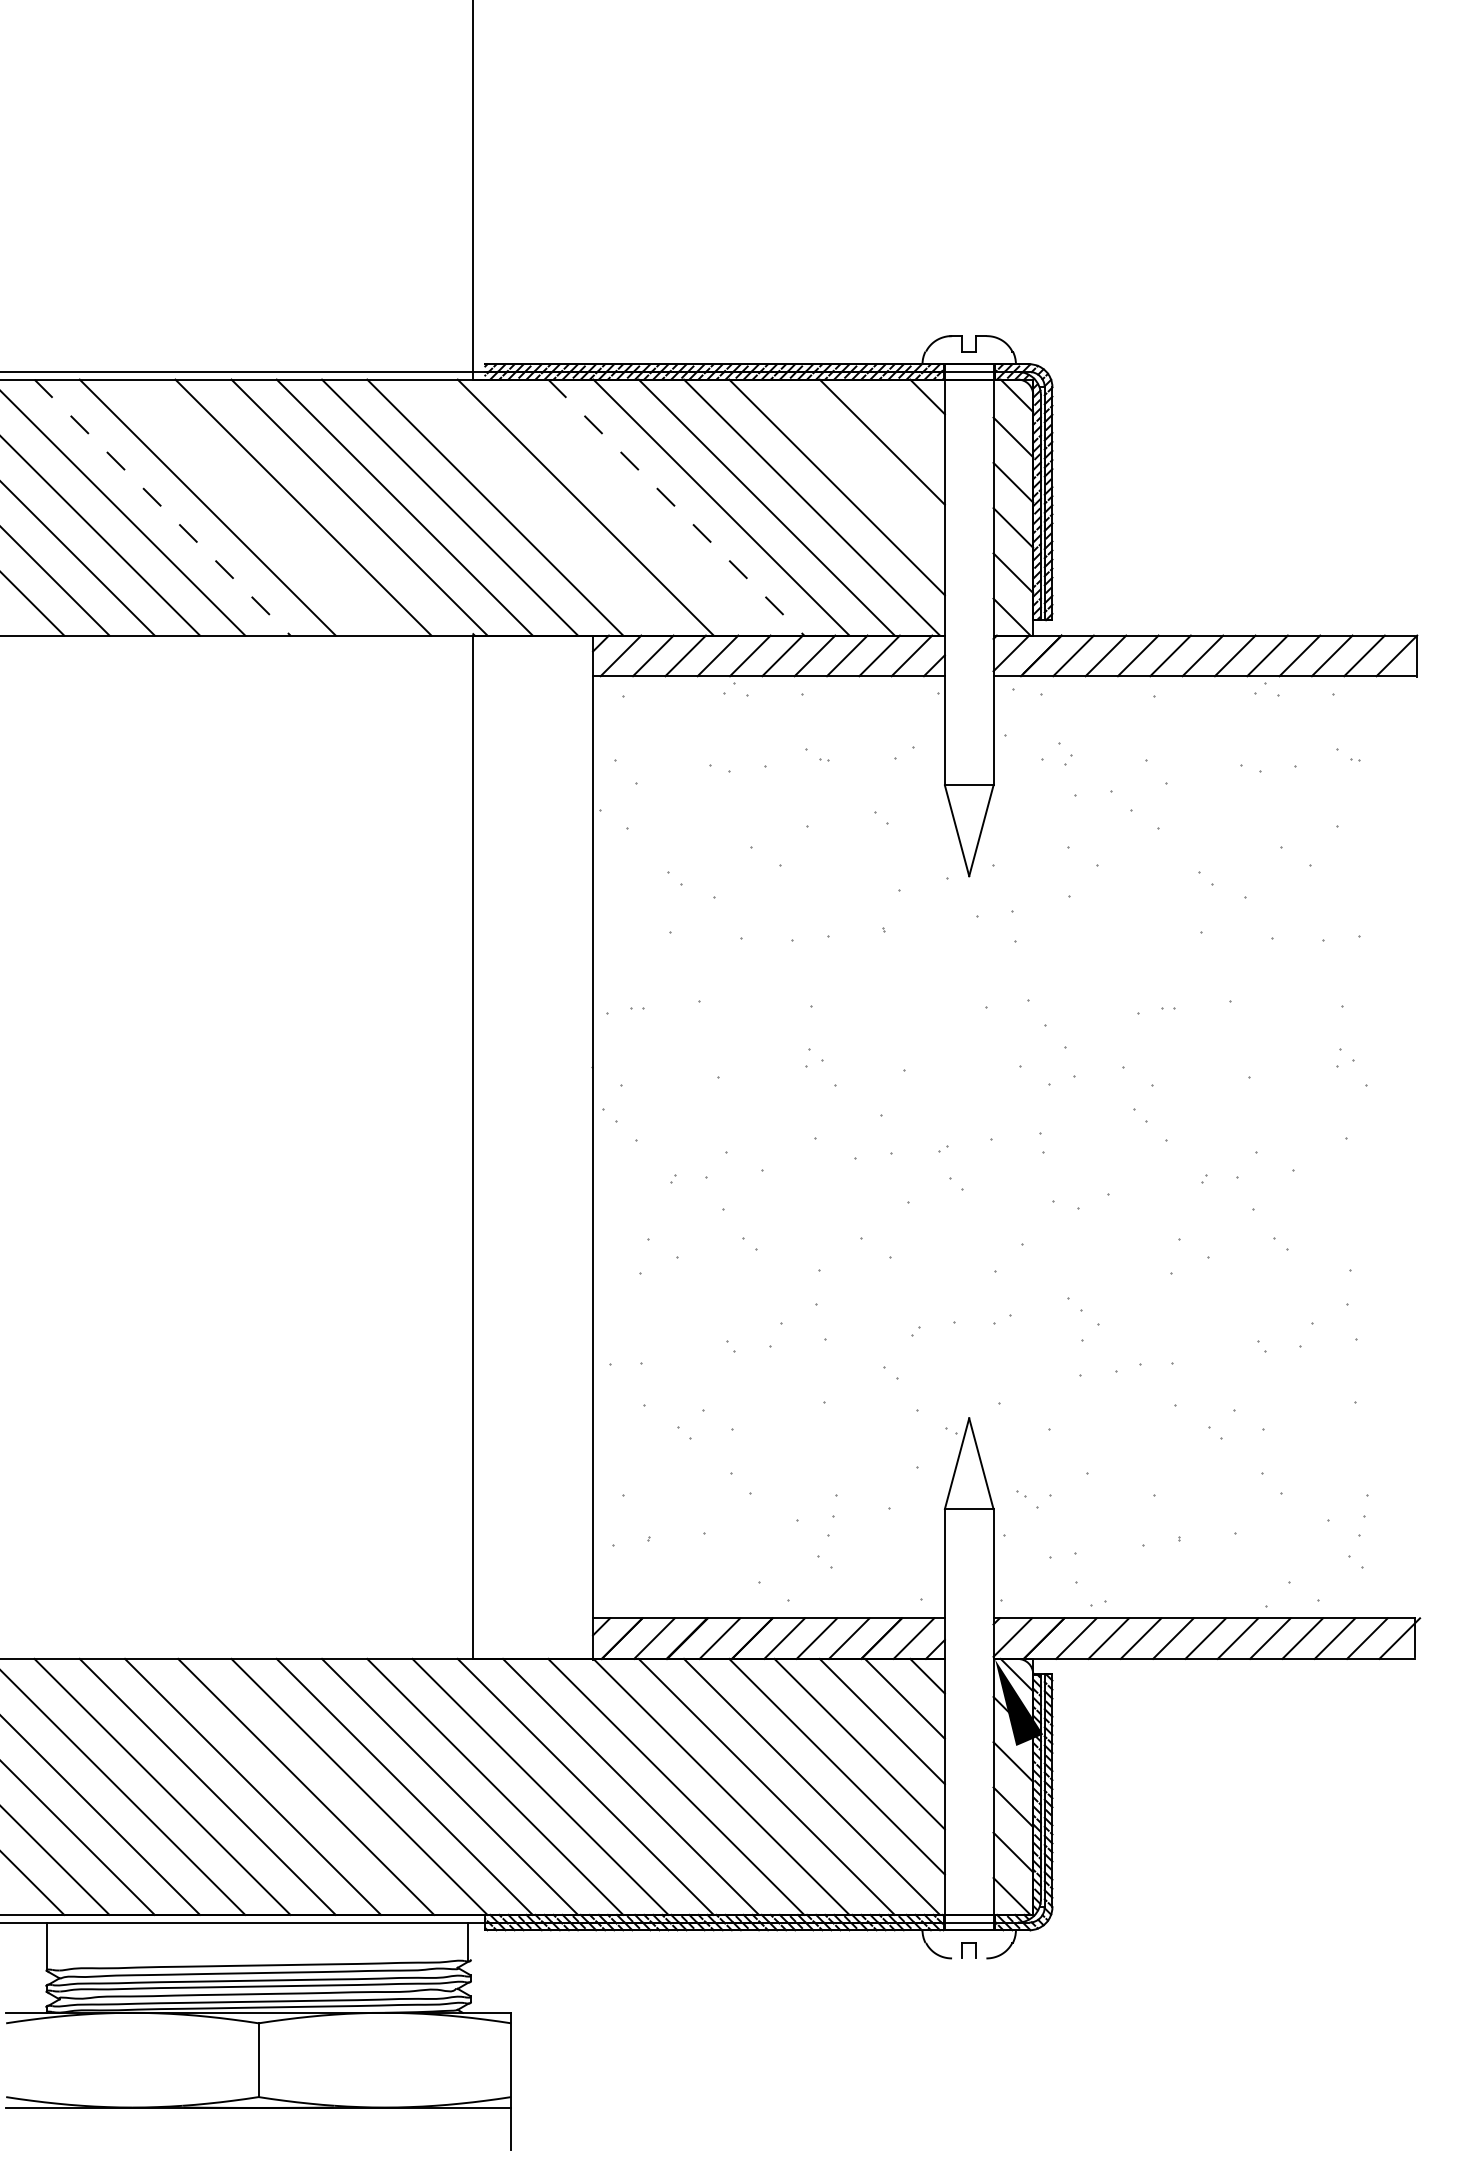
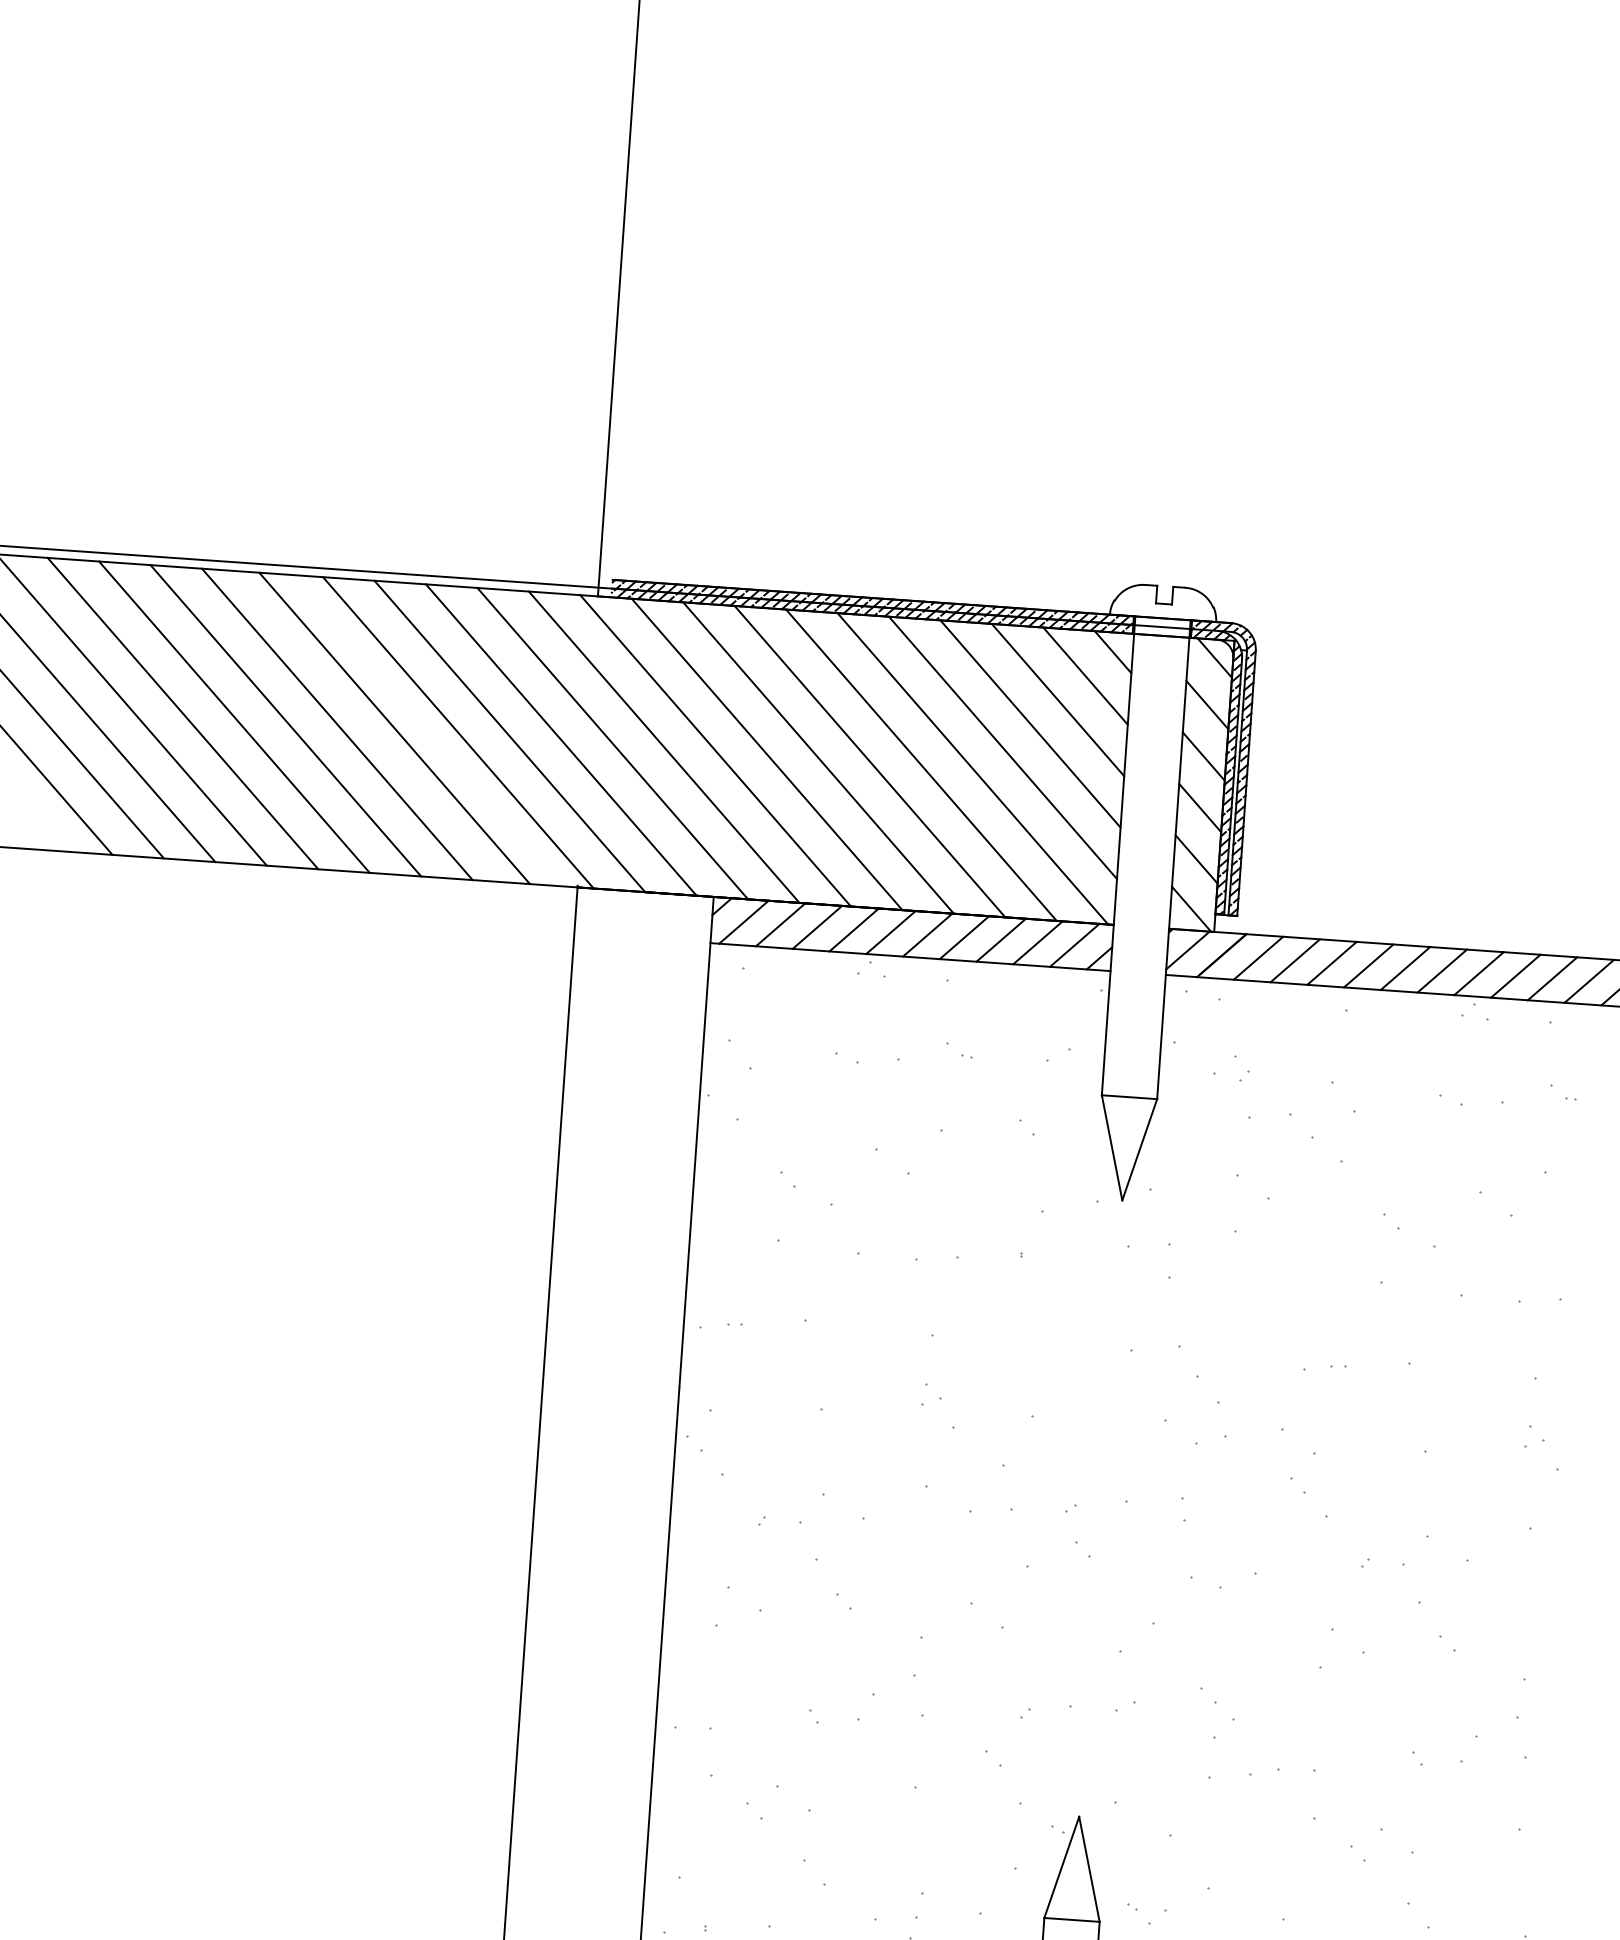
line: (904, 419) -> (1085, 676), added
line: (859, 464) -> (1030, 723), added
line: (162, 507) -> (234, 717), dashed -> solid
line: (253, 507) -> (337, 724), added
line: (540, 507) -> (664, 747), added
line: (631, 507) -> (767, 754), added
line: (676, 507) -> (818, 757), dashed -> solid

